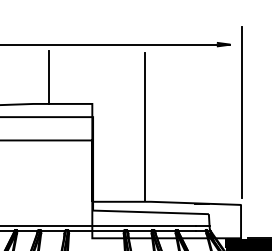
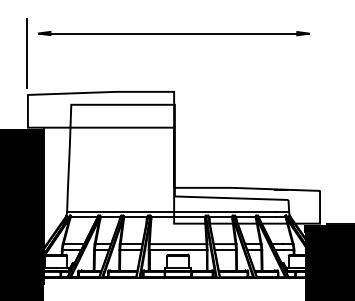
line: (48, 78) -> (131, 66), removed
line: (241, 111) -> (320, 99), removed
line: (144, 126) -> (225, 113), removed

